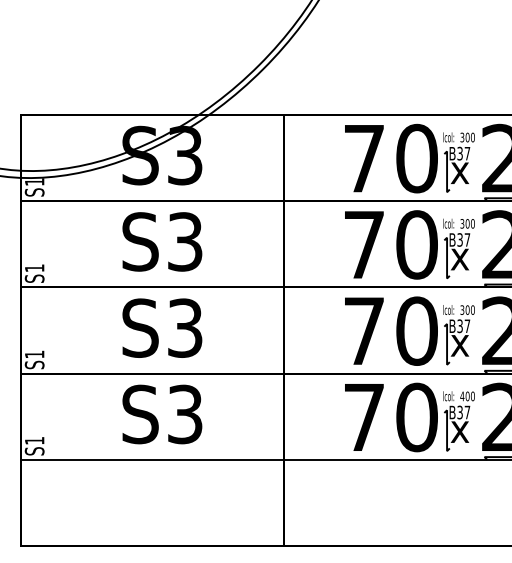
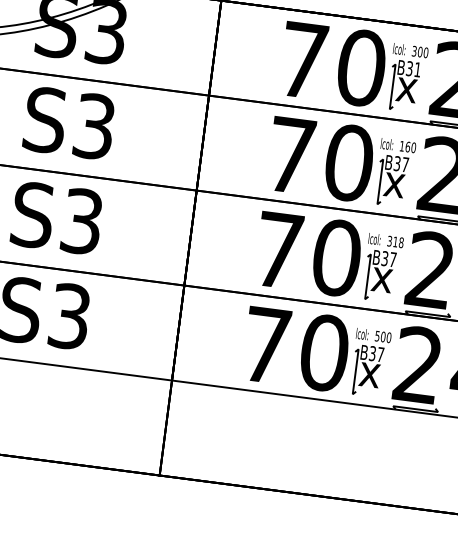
text: (467, 153) -> (417, 69), B37 -> B31
text: (464, 223) -> (404, 146), 300 -> 160
text: (469, 309) -> (397, 241), 300 -> 318
text: (462, 396) -> (377, 336), 400 -> 500

